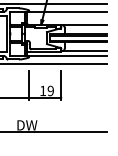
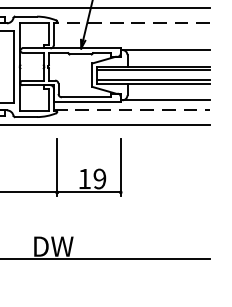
line: (67, 11) -> (132, 22), solid -> dashed
line: (67, 56) -> (132, 111), solid -> dashed

